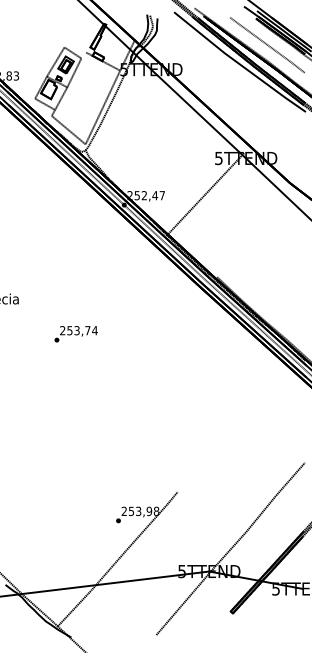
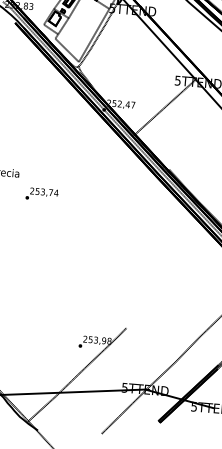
text: (75, 334) -> (41, 194), moved

